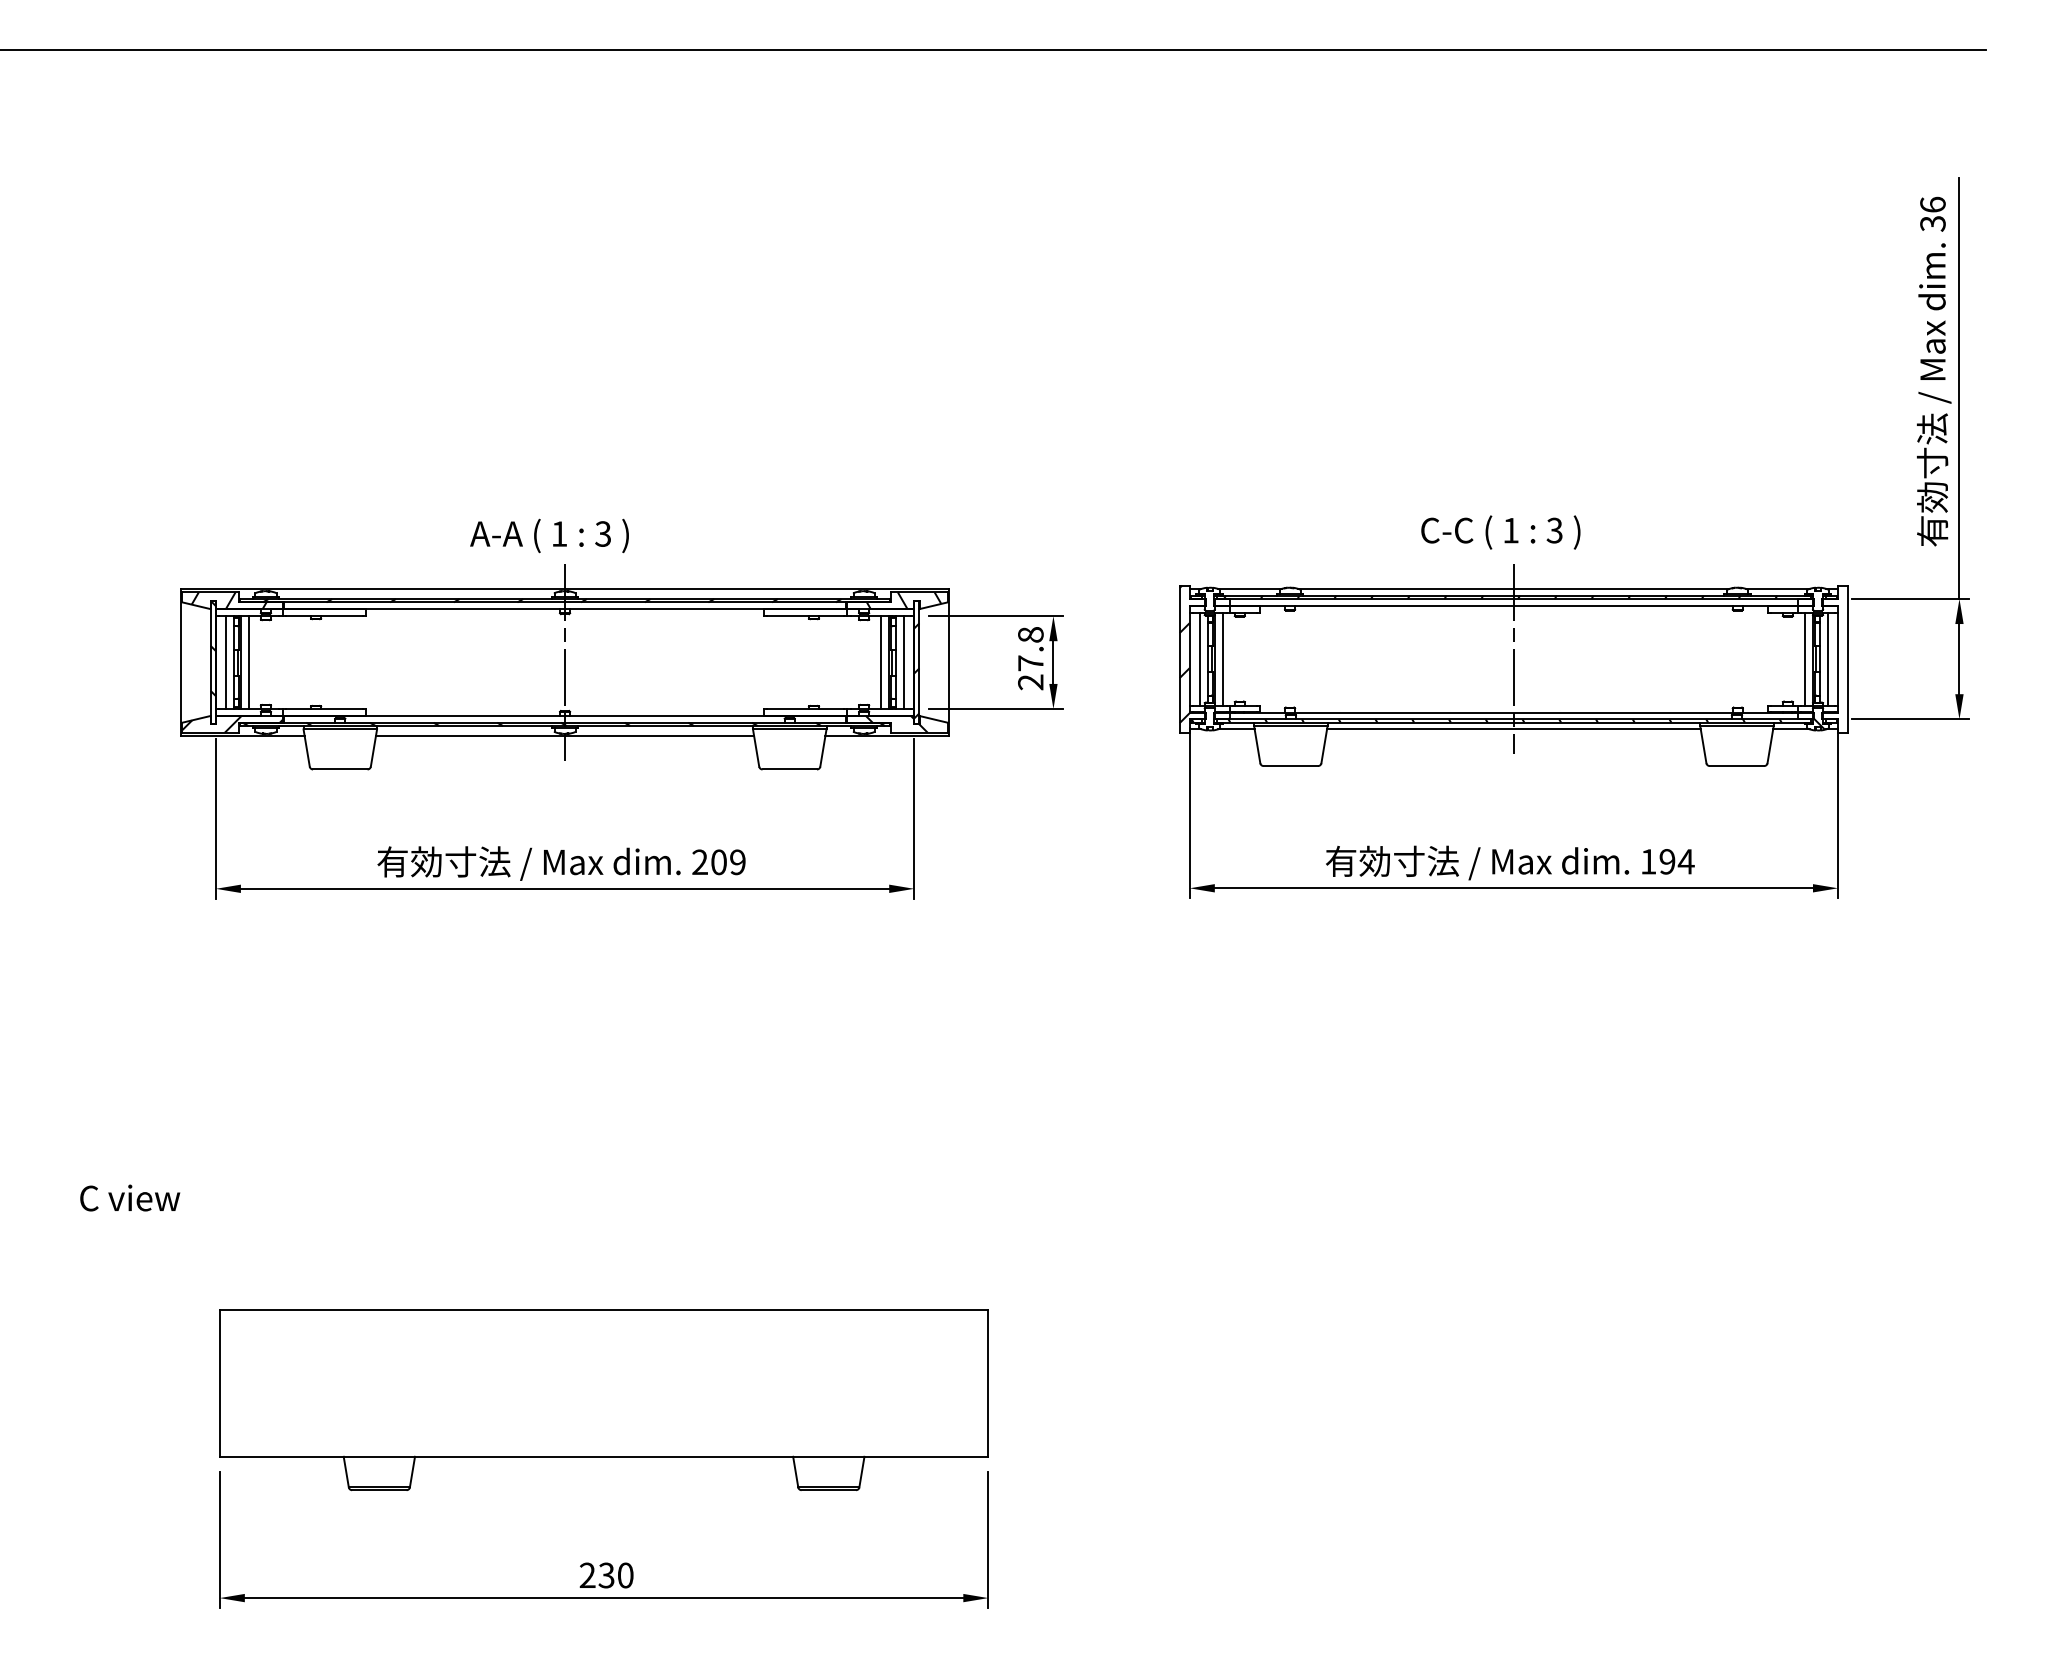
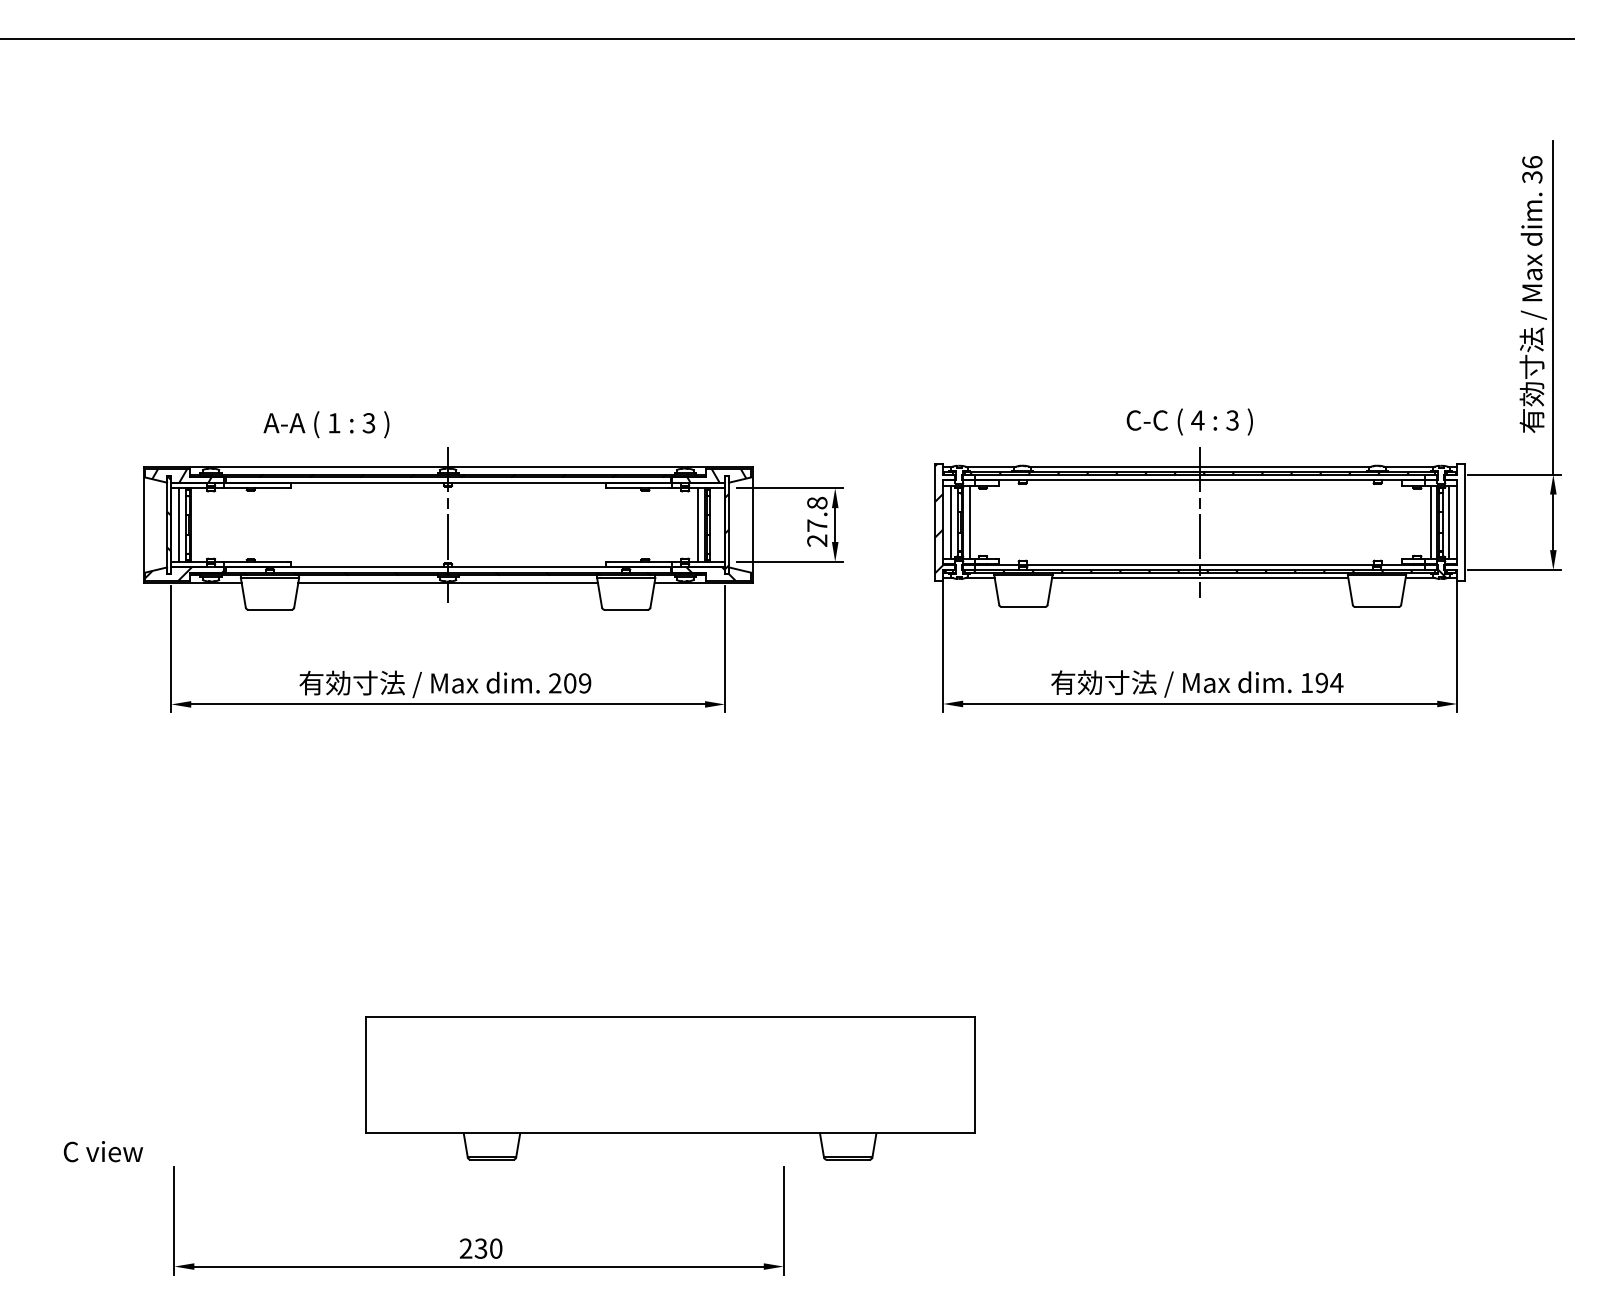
text: (1510, 530) -> (1197, 420), 1 -> 4
text: (549, 535) -> (326, 424), moved
line: (249, 662) -> (198, 525), removed
line: (904, 662) -> (717, 525), removed
text: (130, 1197) -> (103, 1151), moved
part: (603, 1400) -> (669, 1088), moved

